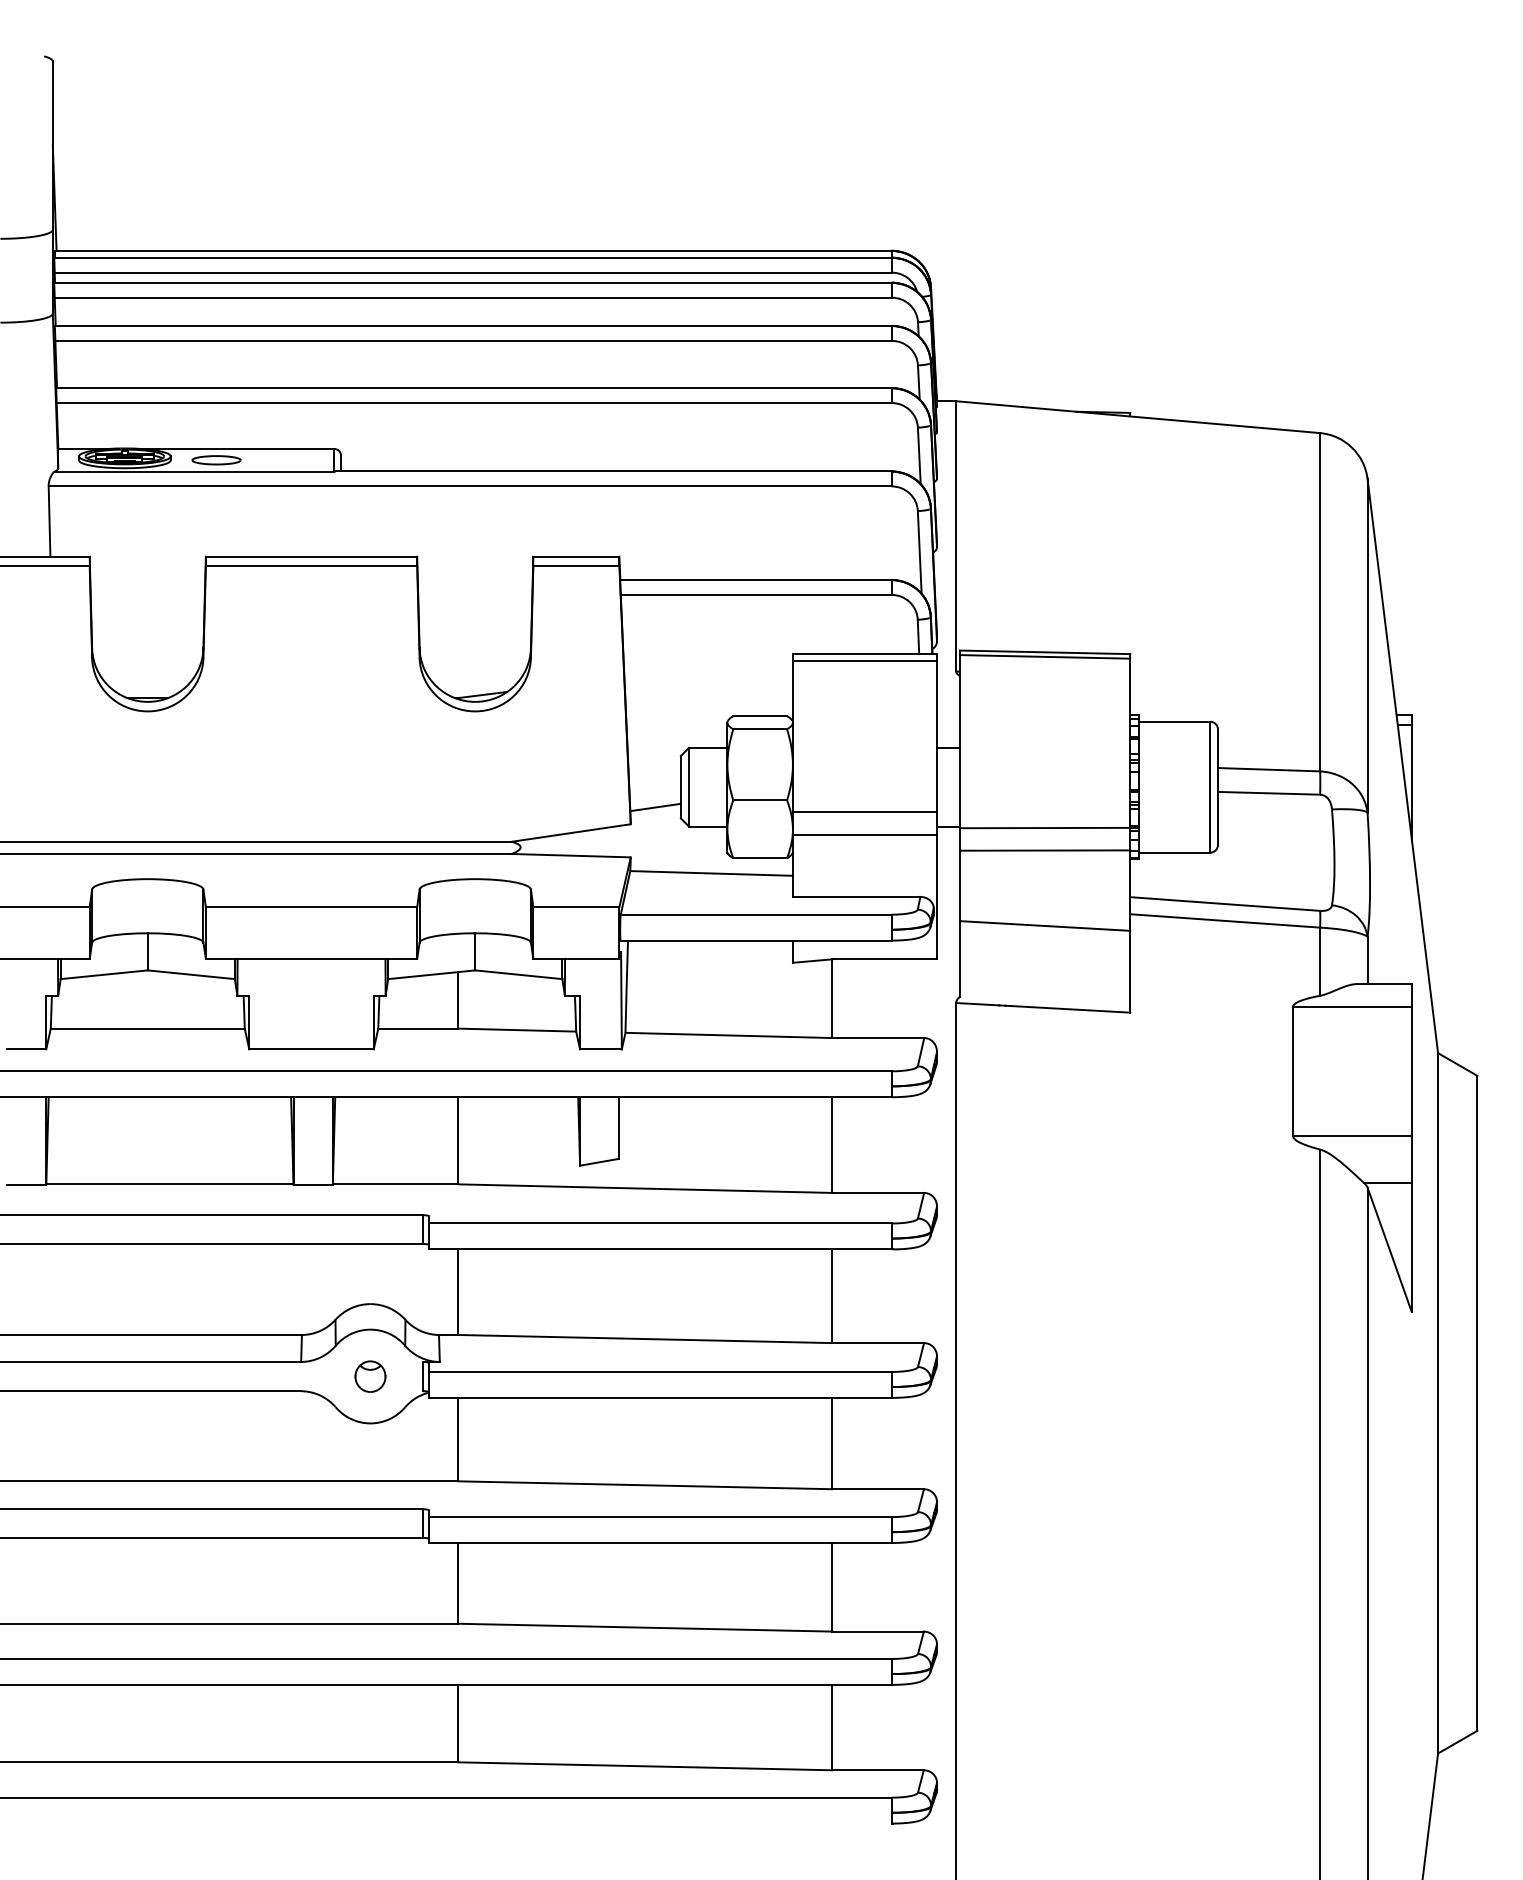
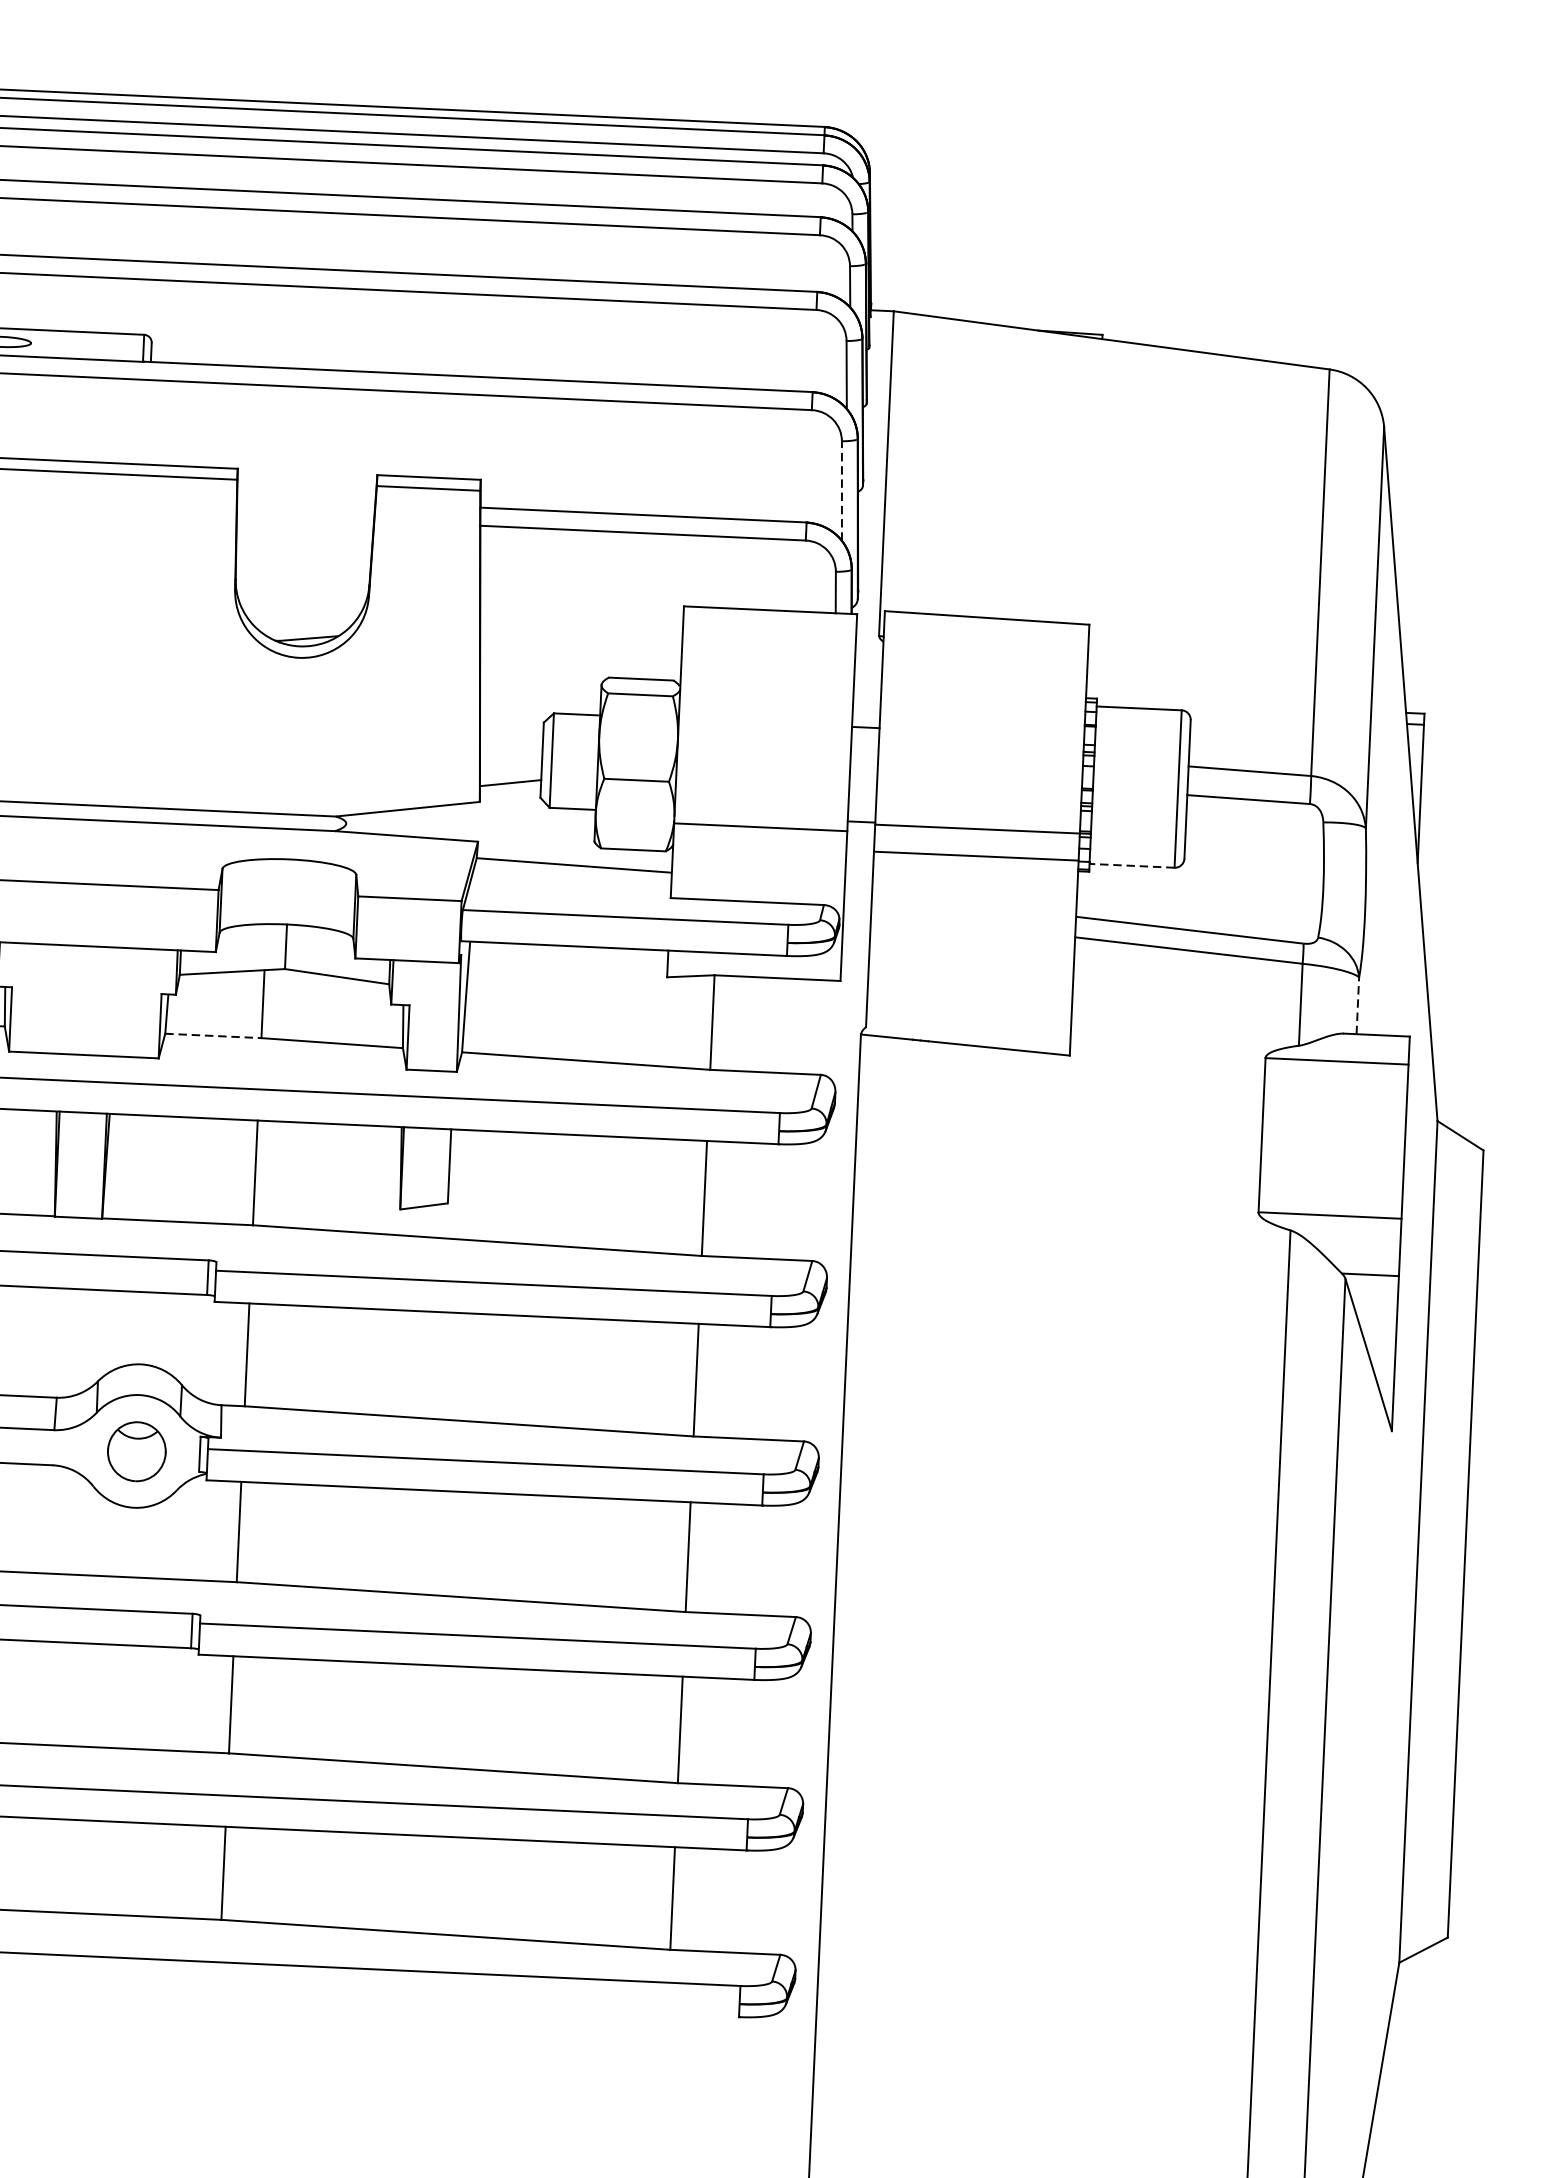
line: (919, 551) -> (841, 489), solid -> dashed
line: (1044, 656) -> (986, 622), removed
line: (864, 661) -> (769, 619), removed
line: (864, 812) -> (761, 800), removed
line: (1174, 852) -> (1131, 865), solid -> dashed
line: (1044, 925) -> (971, 946), removed
line: (1367, 960) -> (1357, 1005), solid -> dashed
line: (418, 1028) -> (213, 1035), solid -> dashed
part: (370, 1376) -> (136, 1451), size x1.6

